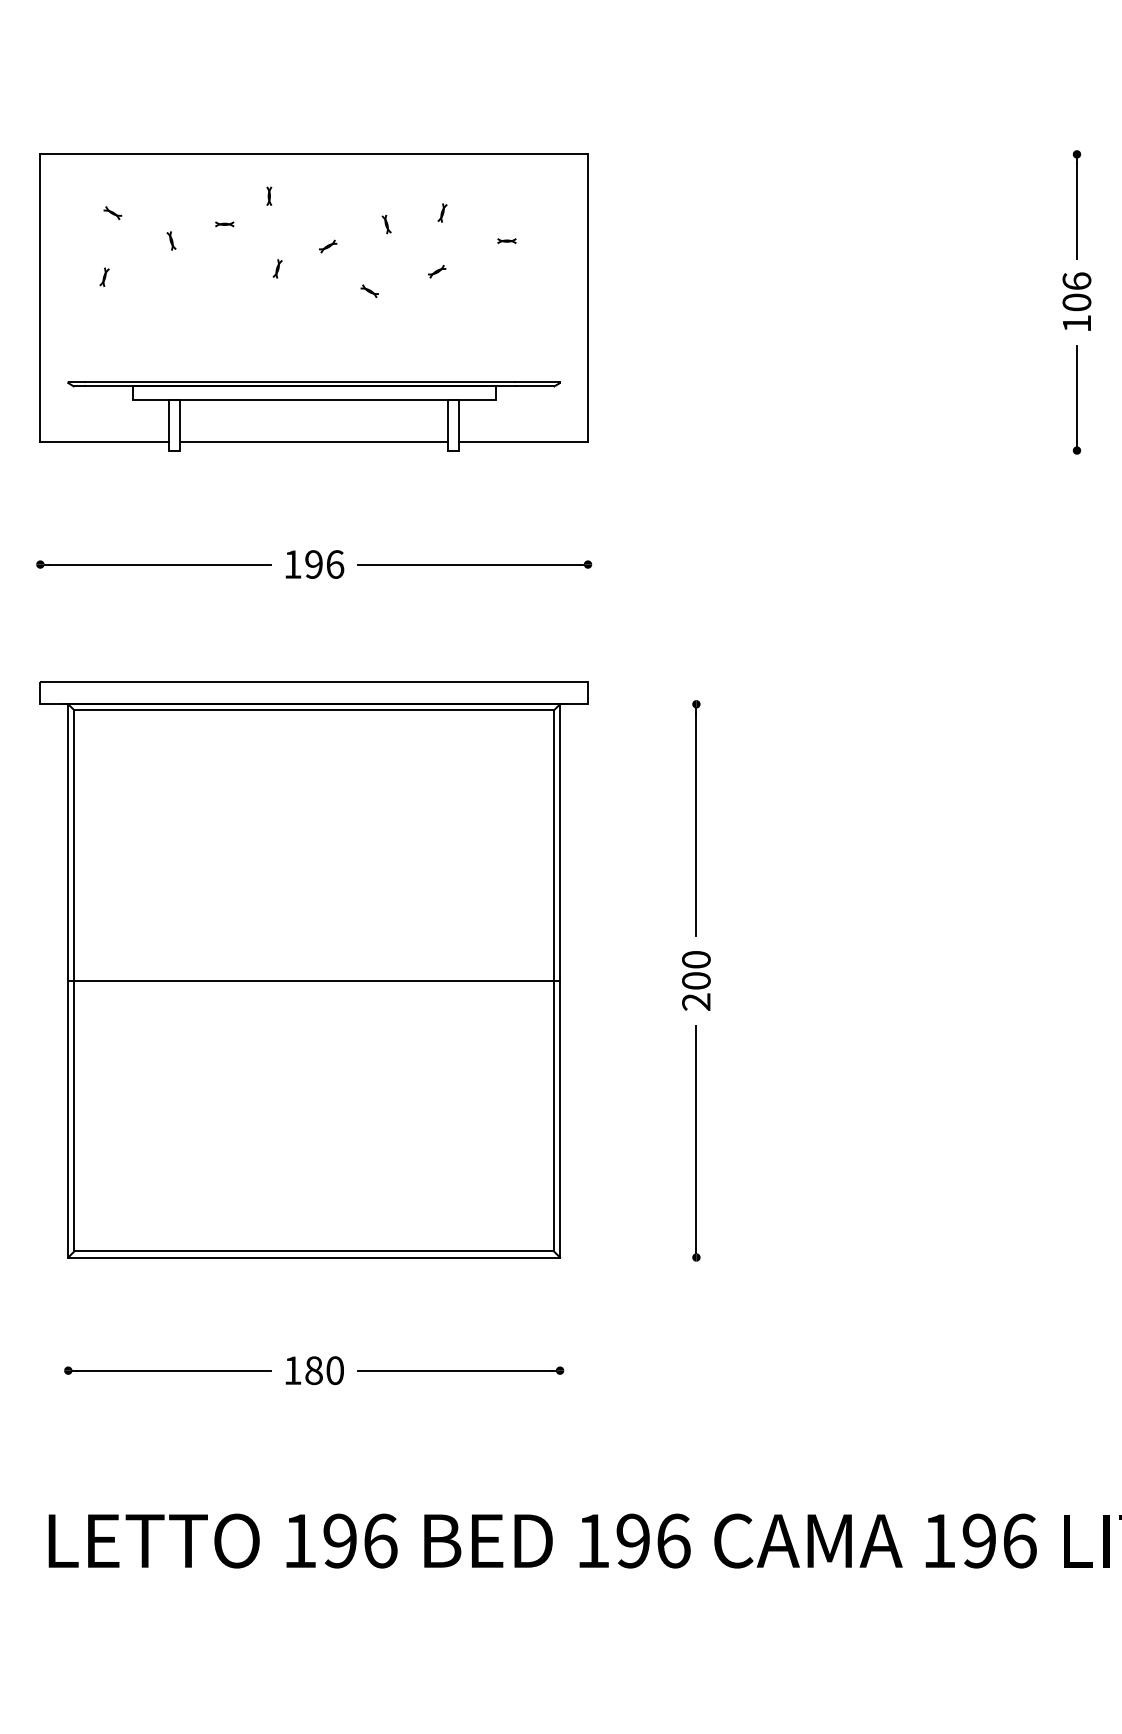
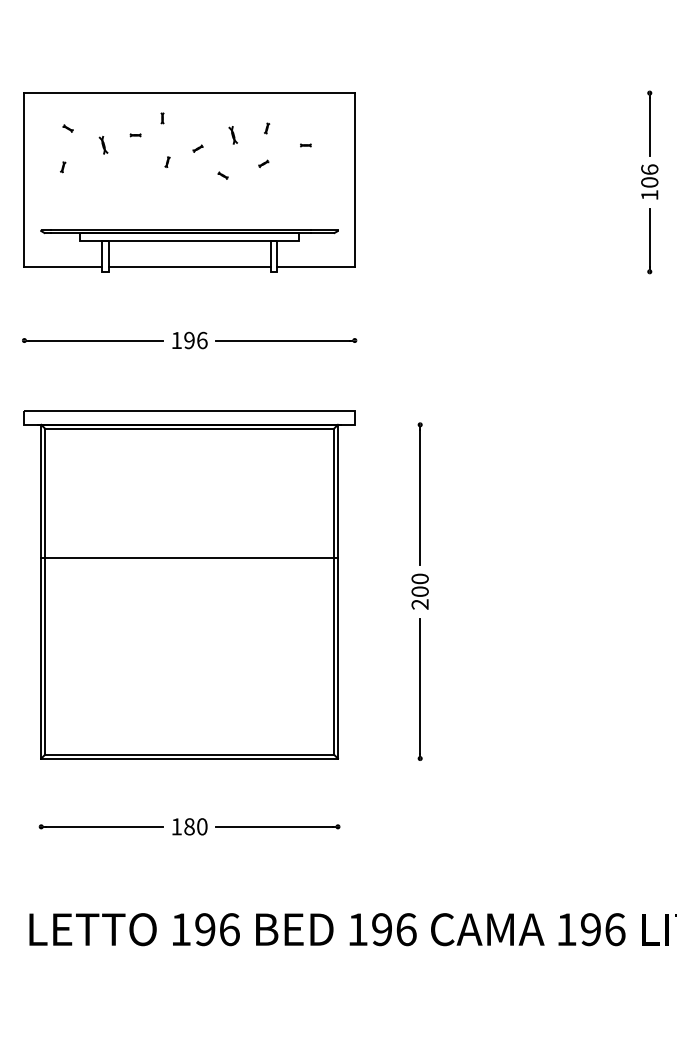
part: (386, 224) -> (233, 135), size x1.6
part: (171, 241) -> (103, 145), size x1.6
line: (314, 980) -> (189, 557), moved

